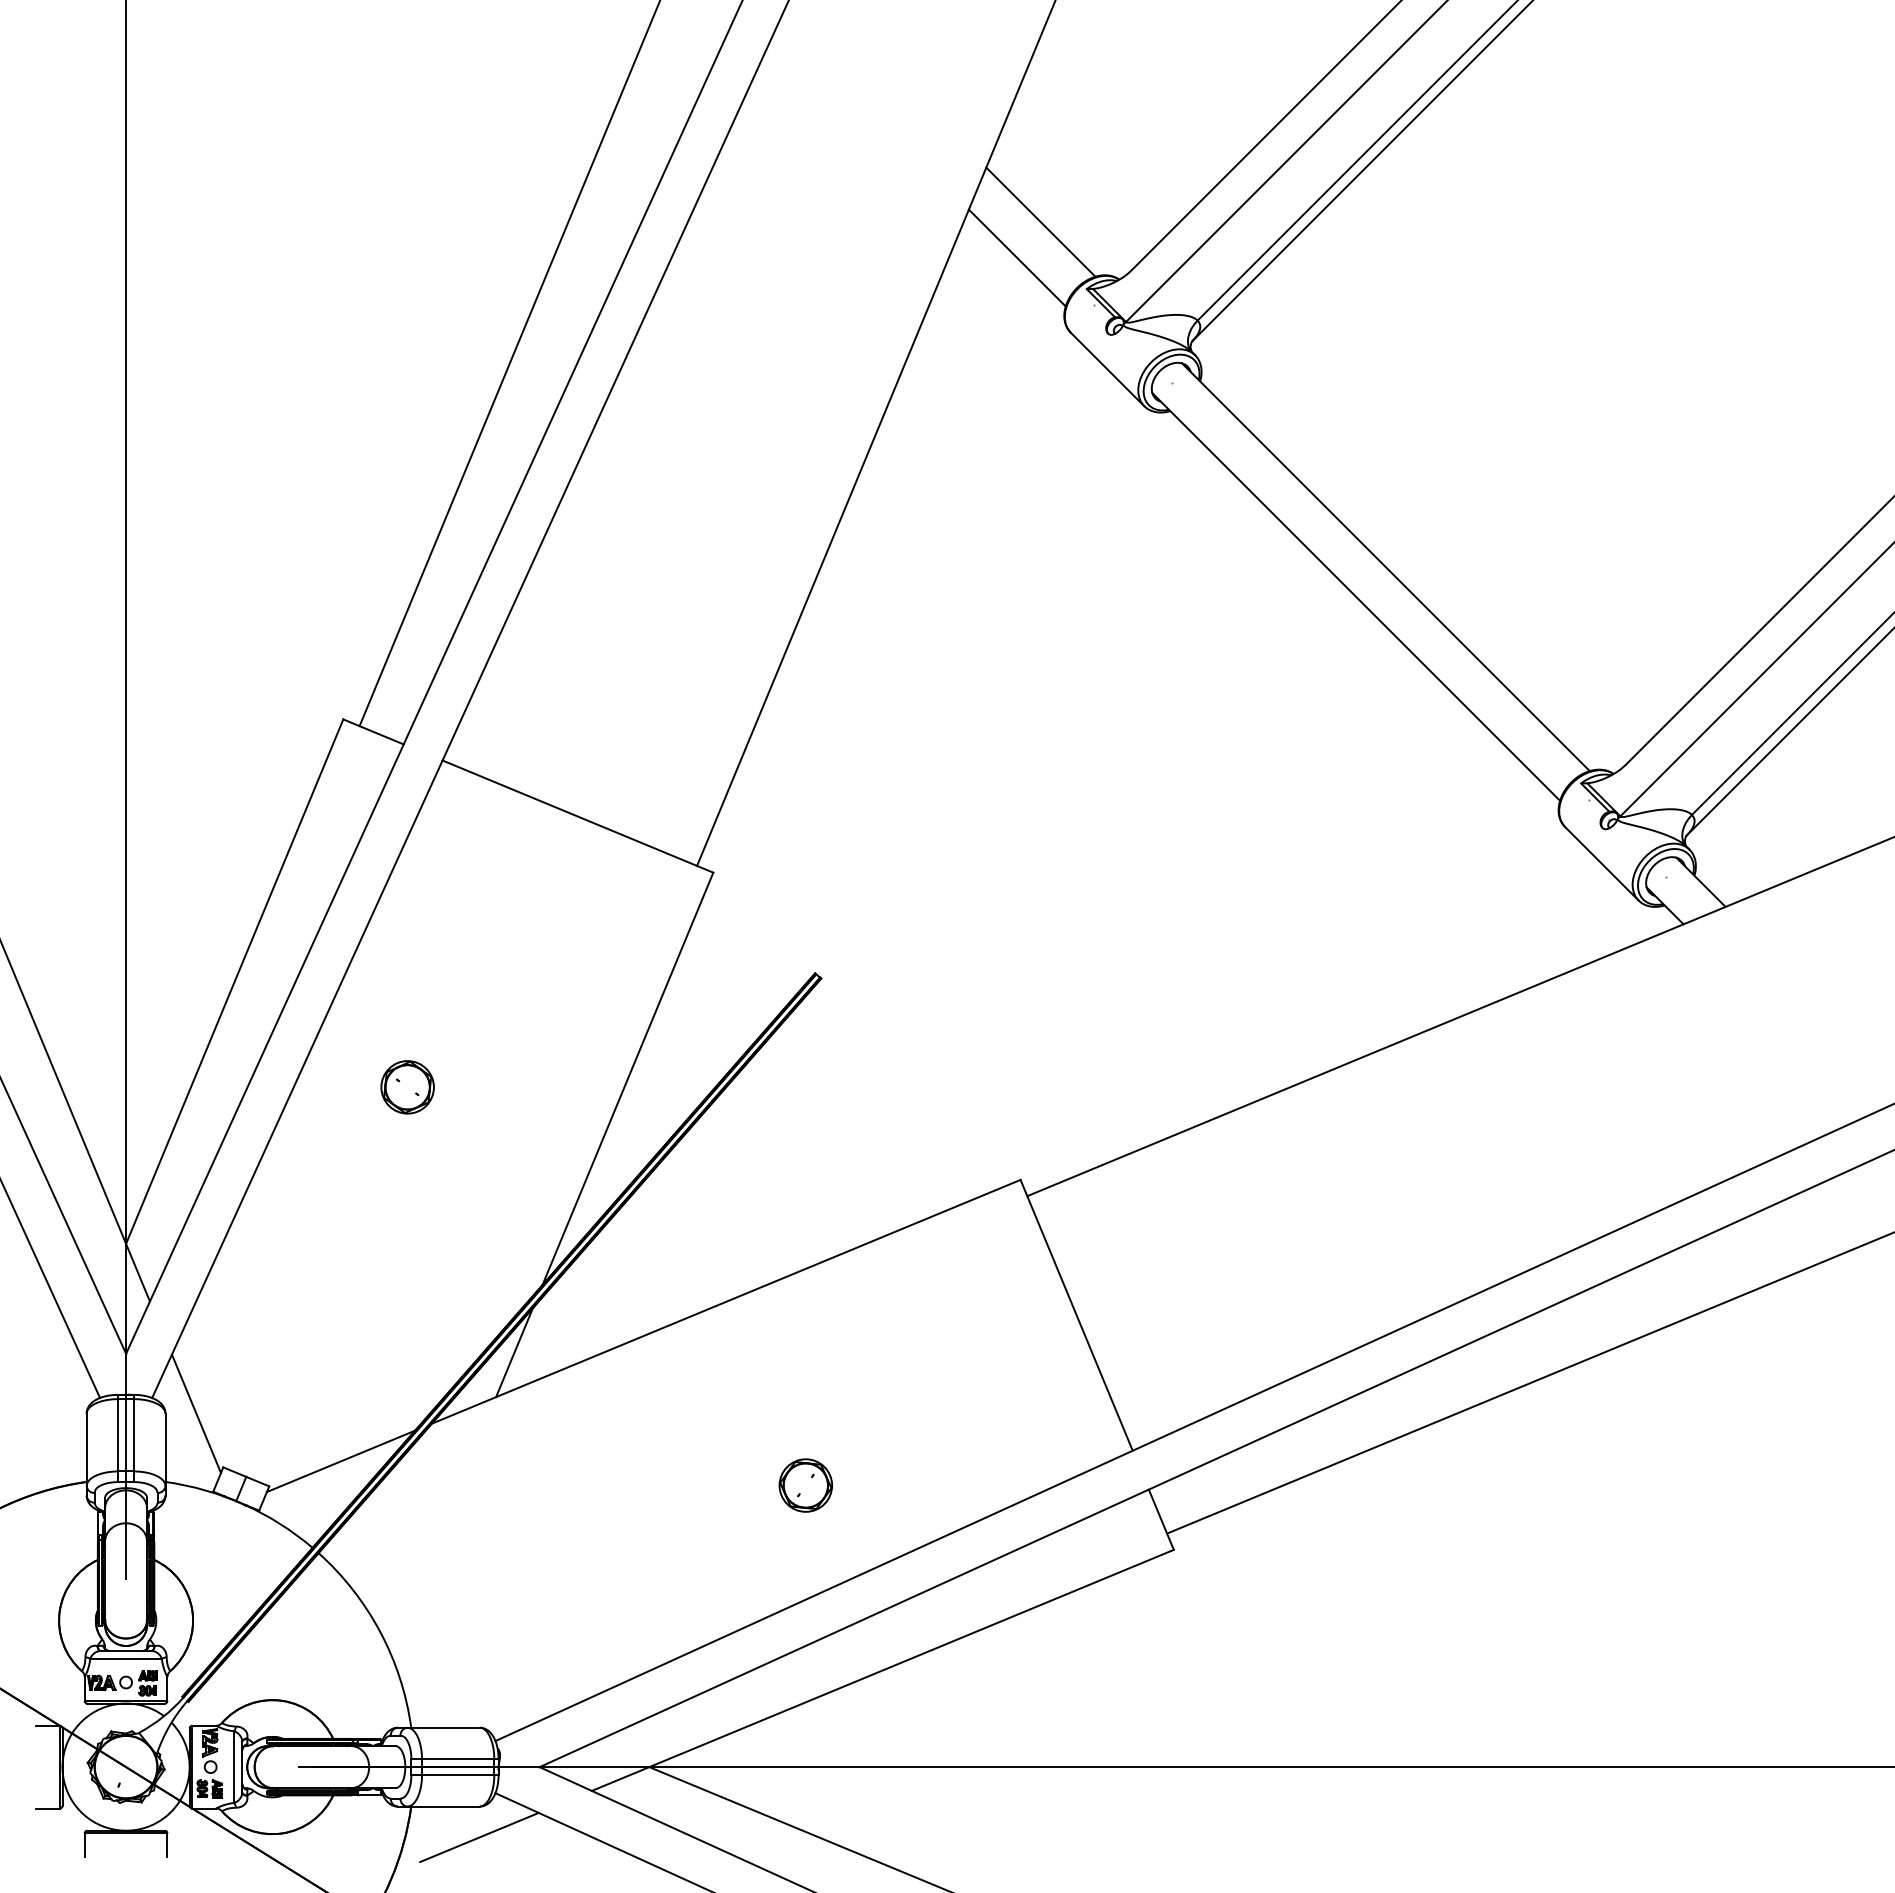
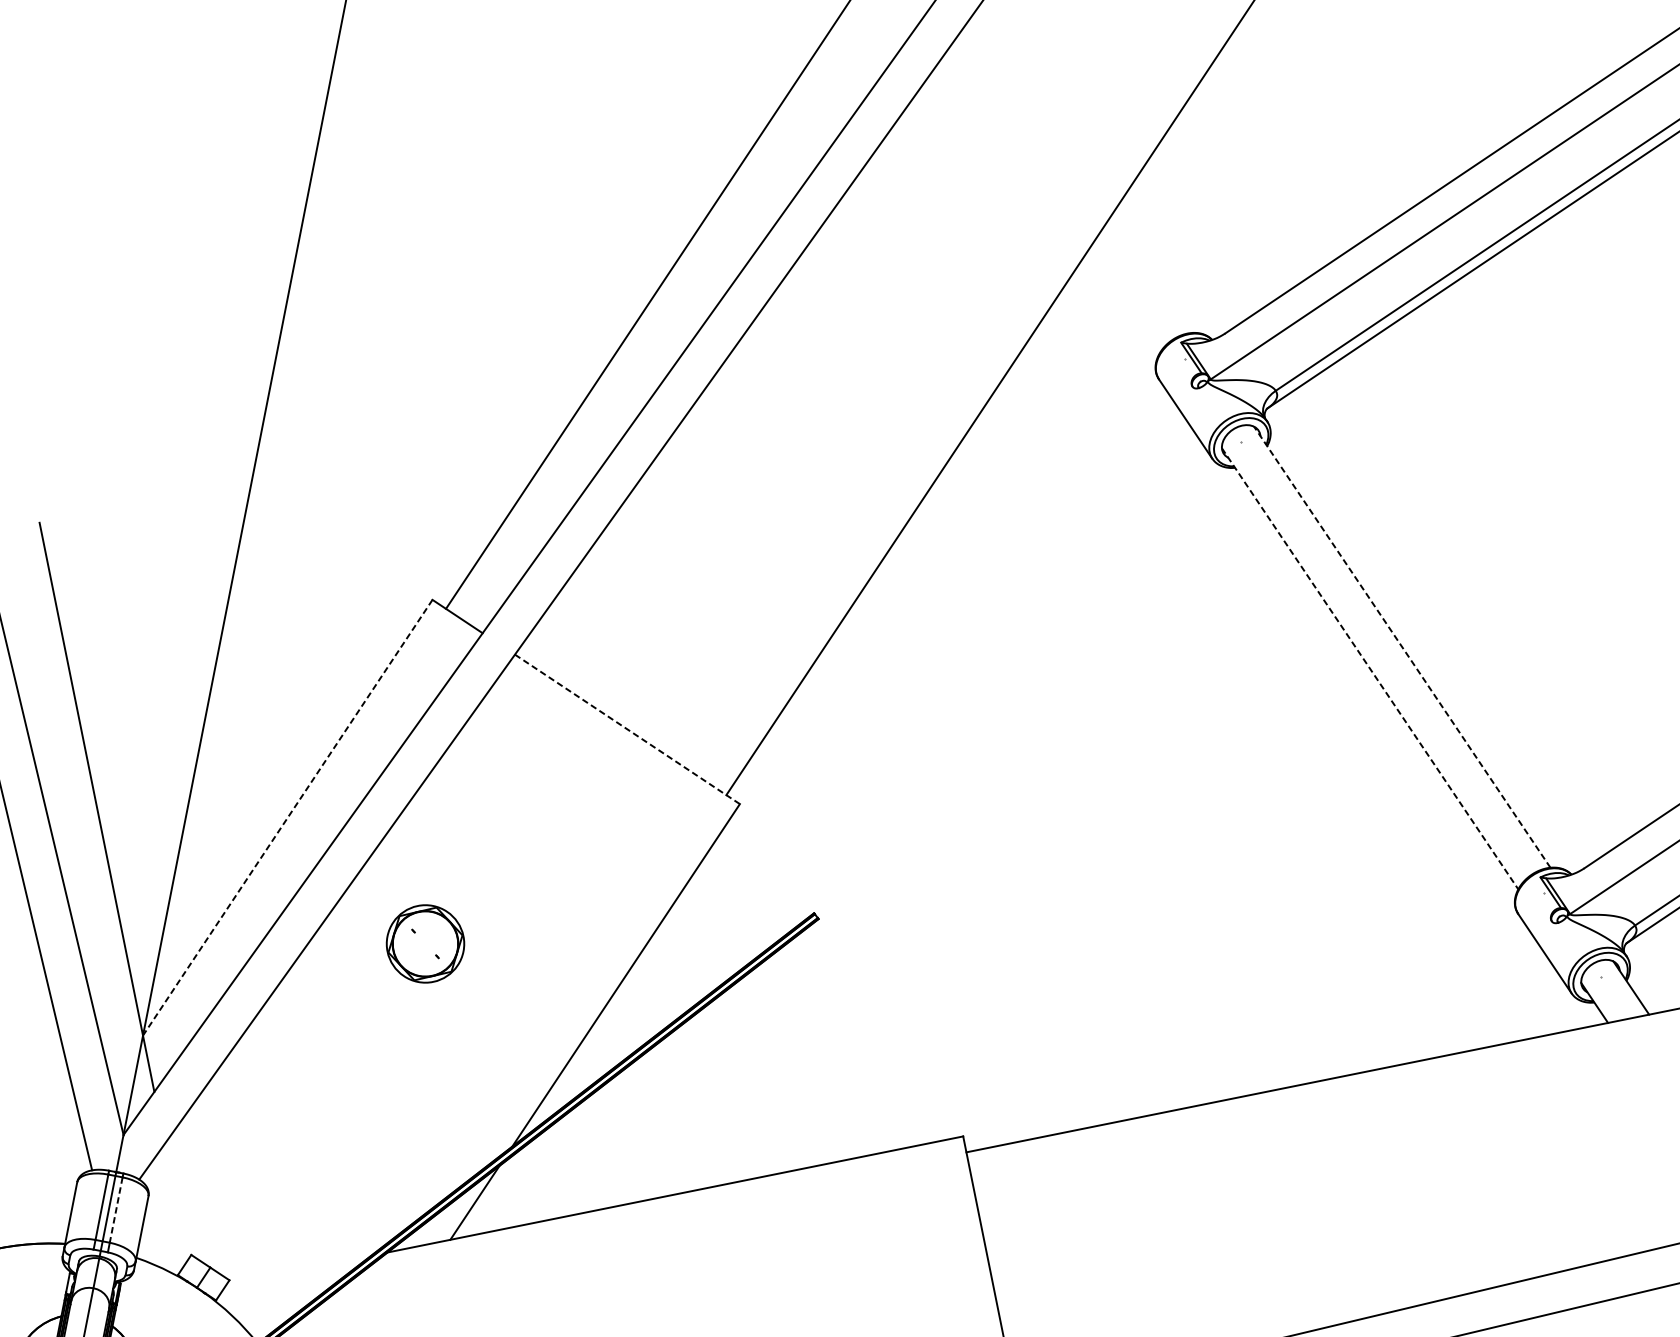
line: (1040, 221) -> (1151, 273), removed
line: (1016, 257) -> (1123, 301), removed
line: (1385, 566) -> (1402, 646), solid -> dashed
line: (1356, 597) -> (1370, 669), solid -> dashed
line: (577, 816) -> (627, 729), solid -> dashed
line: (234, 981) -> (287, 817), solid -> dashed
part: (407, 1087) -> (425, 944), size x1.6
line: (196, 1413) -> (176, 1201), removed
line: (133, 1435) -> (115, 1210), solid -> dashed
line: (340, 1461) -> (298, 1270), removed

